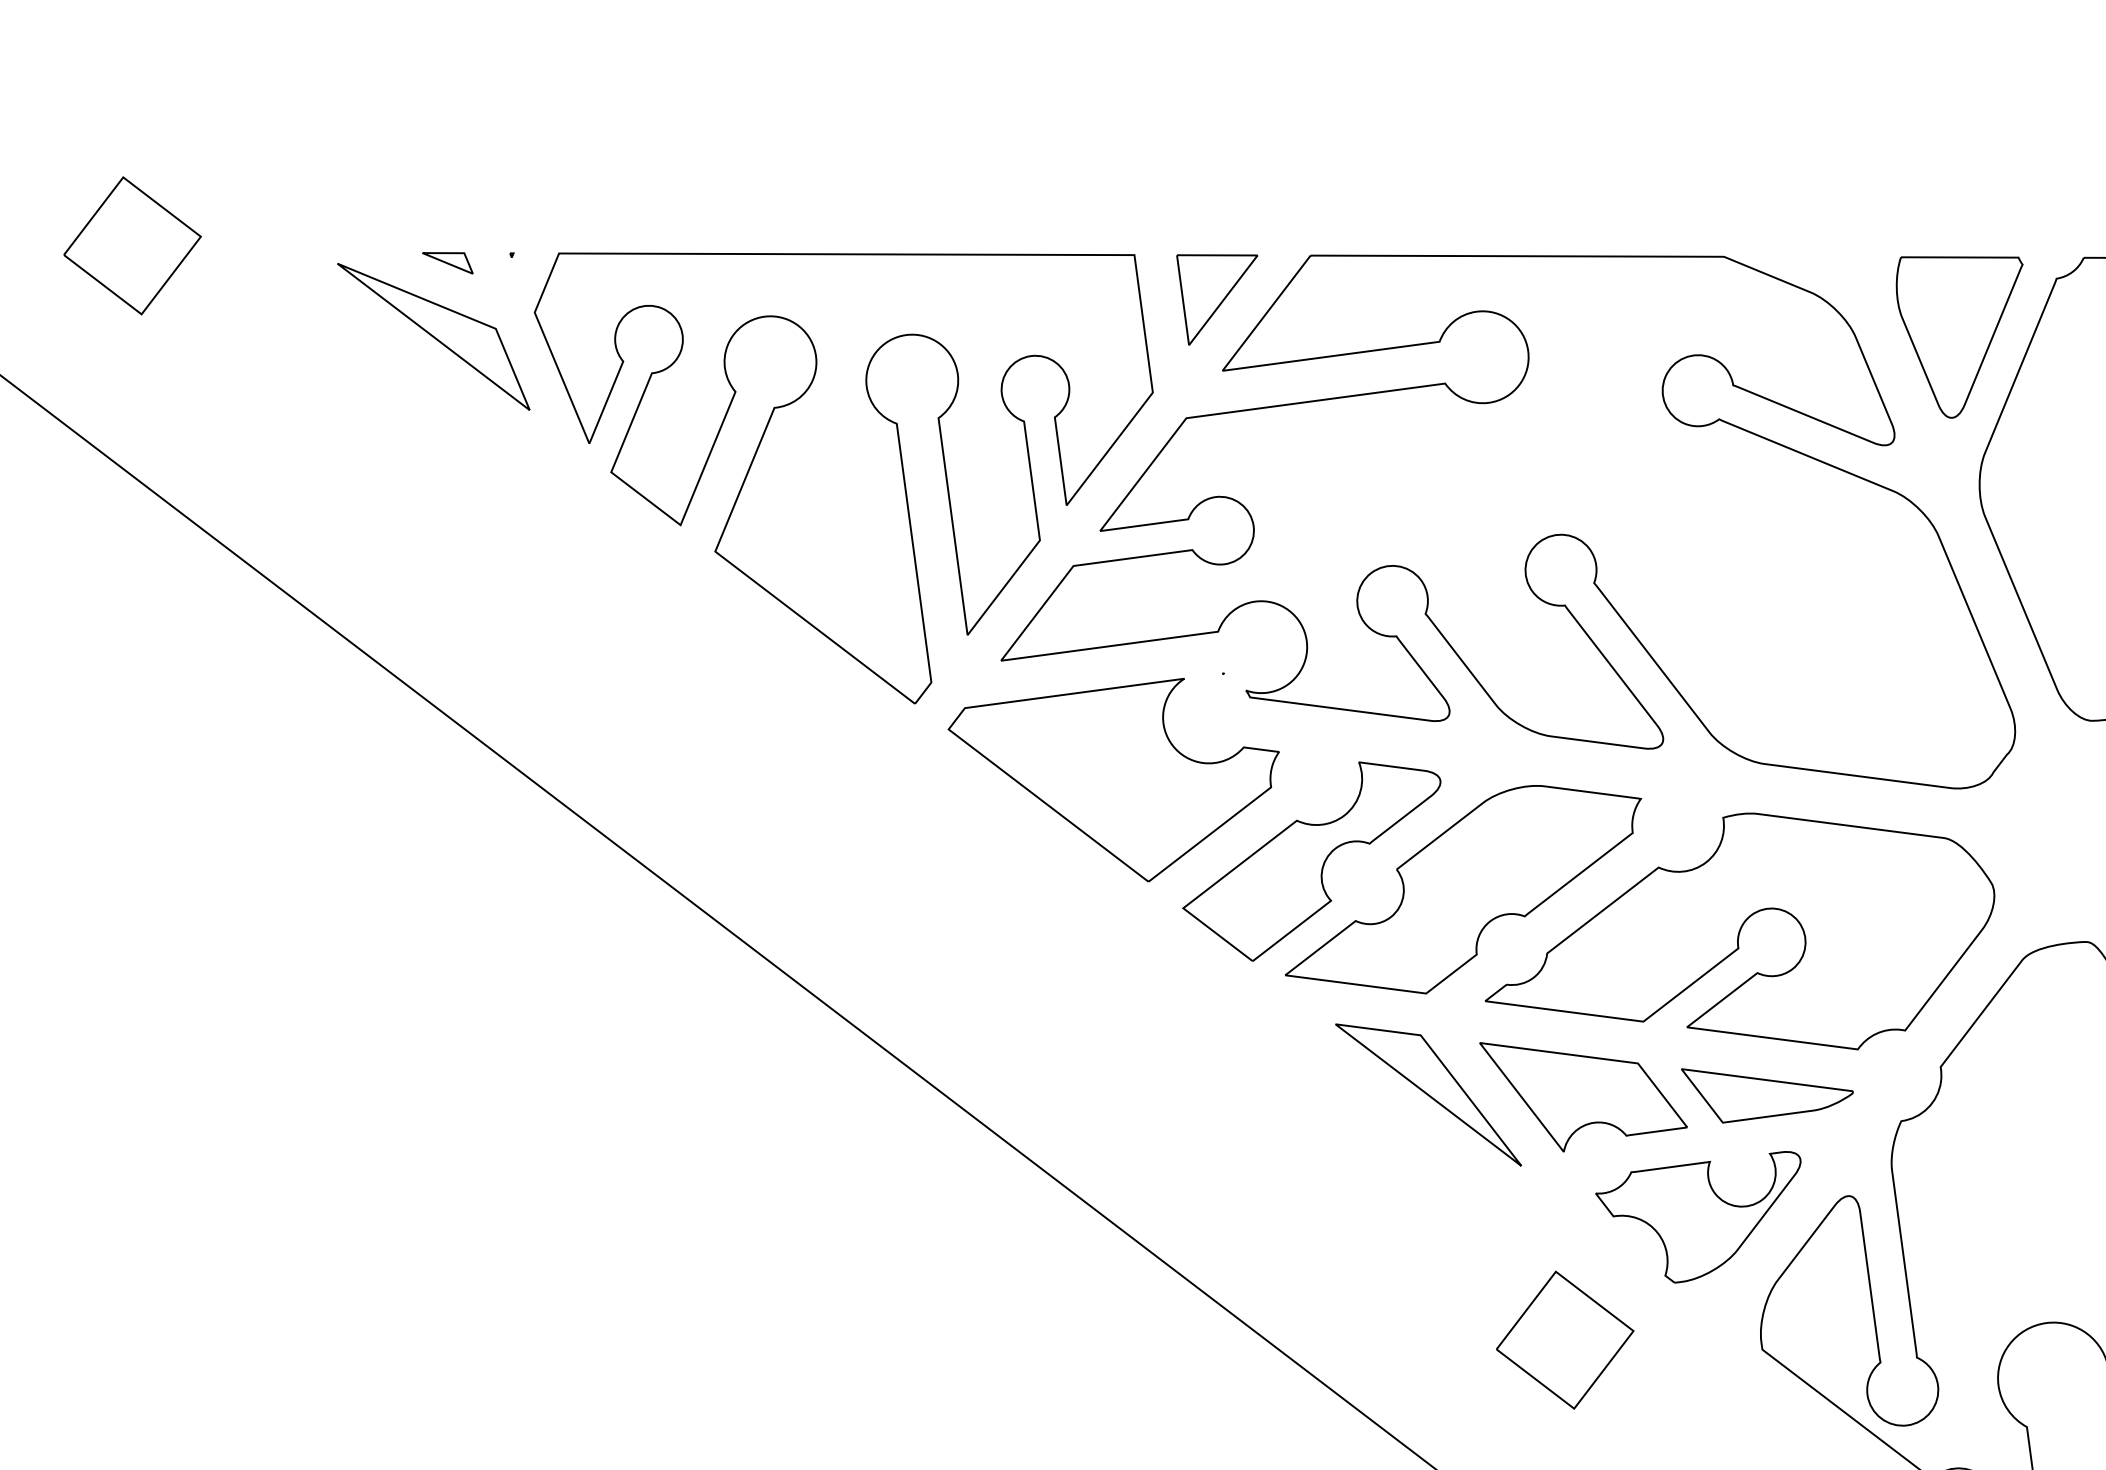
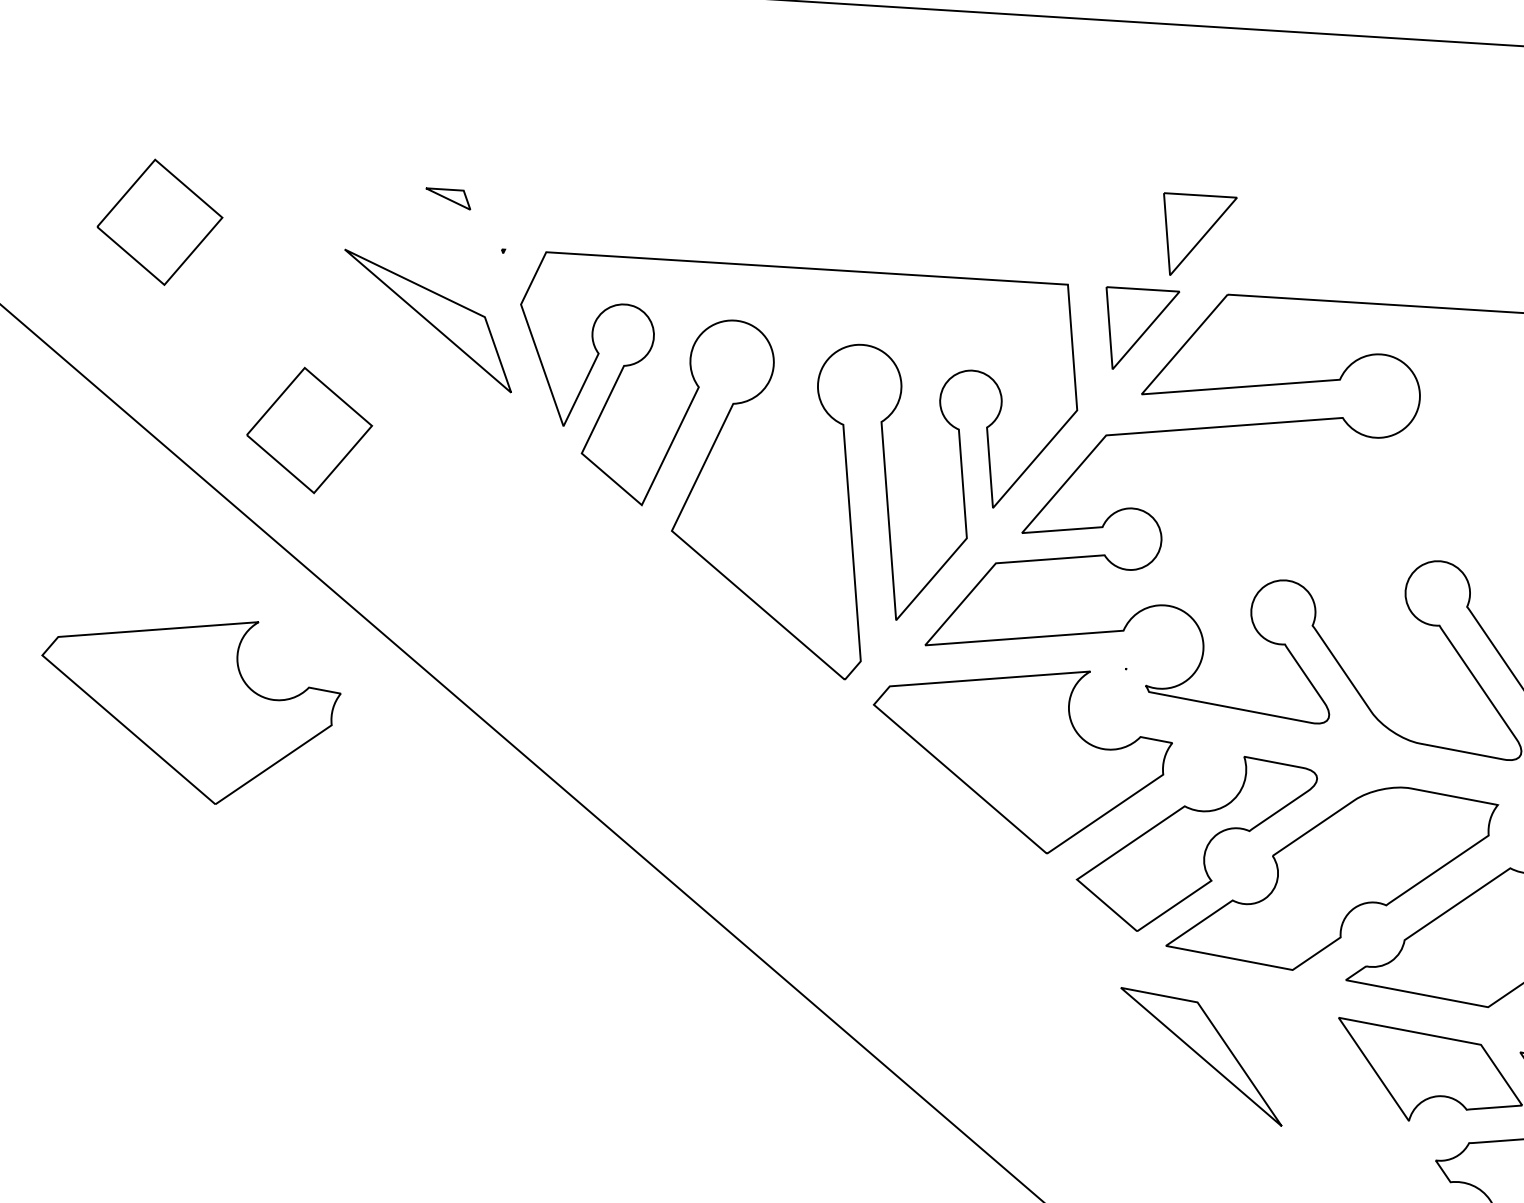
part: (1274, 192) -> (1198, 235), added
part: (447, 263) -> (447, 199), moved
part: (310, 464) -> (309, 430), added
part: (196, 780) -> (189, 710), added
part: (1428, 1094) -> (1201, 1056), moved

